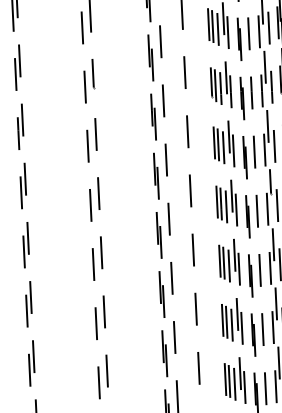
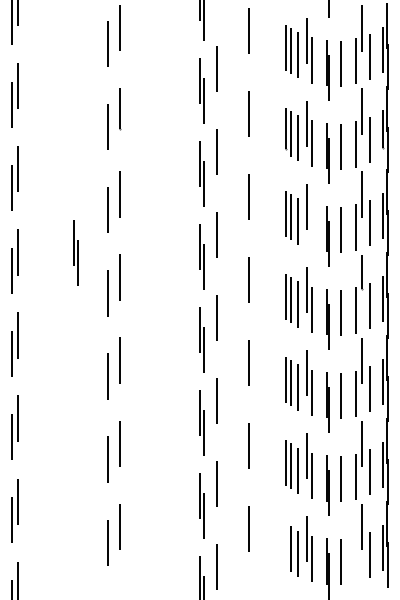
line: (233, 150) -> (312, 226), removed
part: (66, 177) -> (75, 252), added
line: (225, 379) -> (285, 546), removed
line: (275, 386) -> (355, 559), removed

